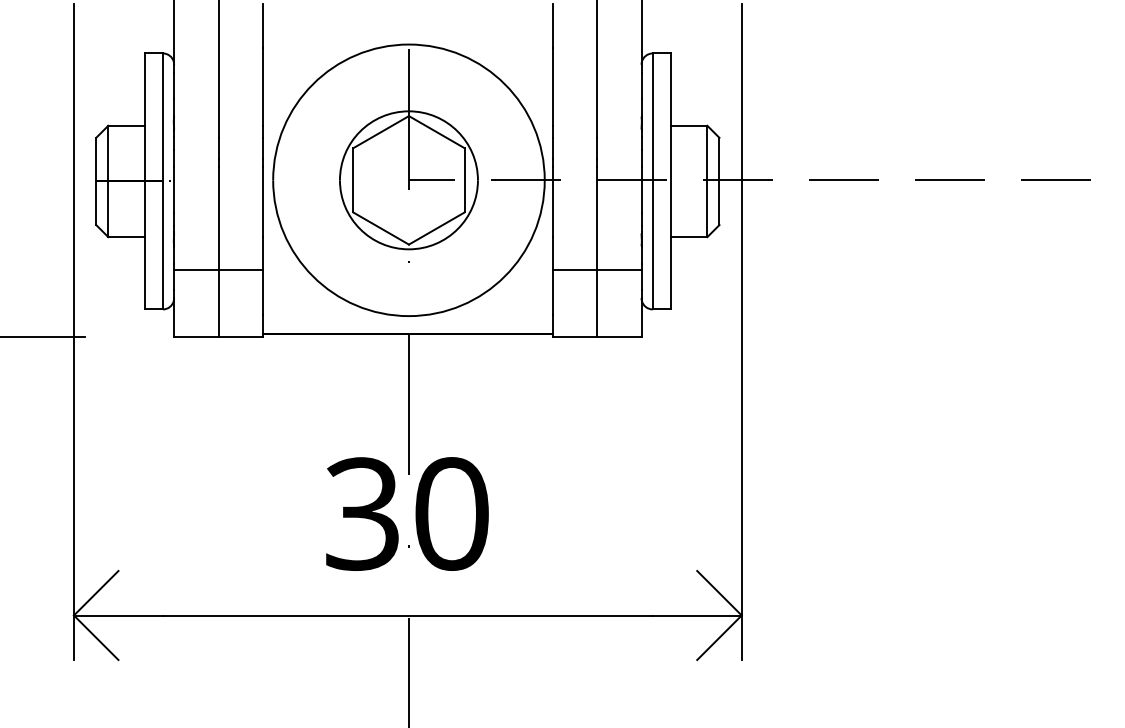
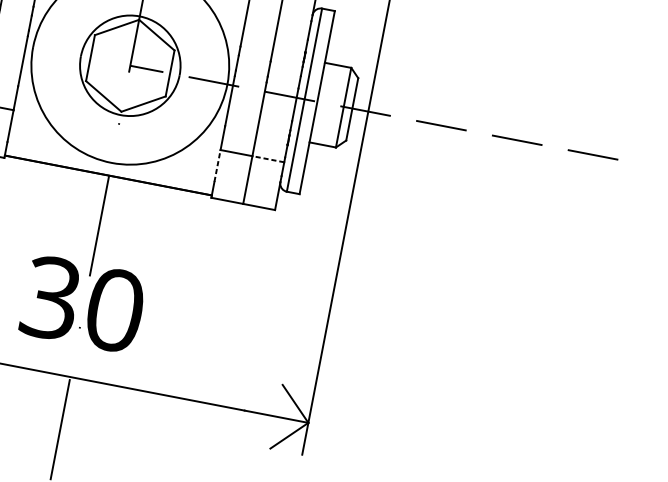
line: (618, 270) -> (267, 159), solid -> dashed
line: (552, 292) -> (217, 165), solid -> dashed

